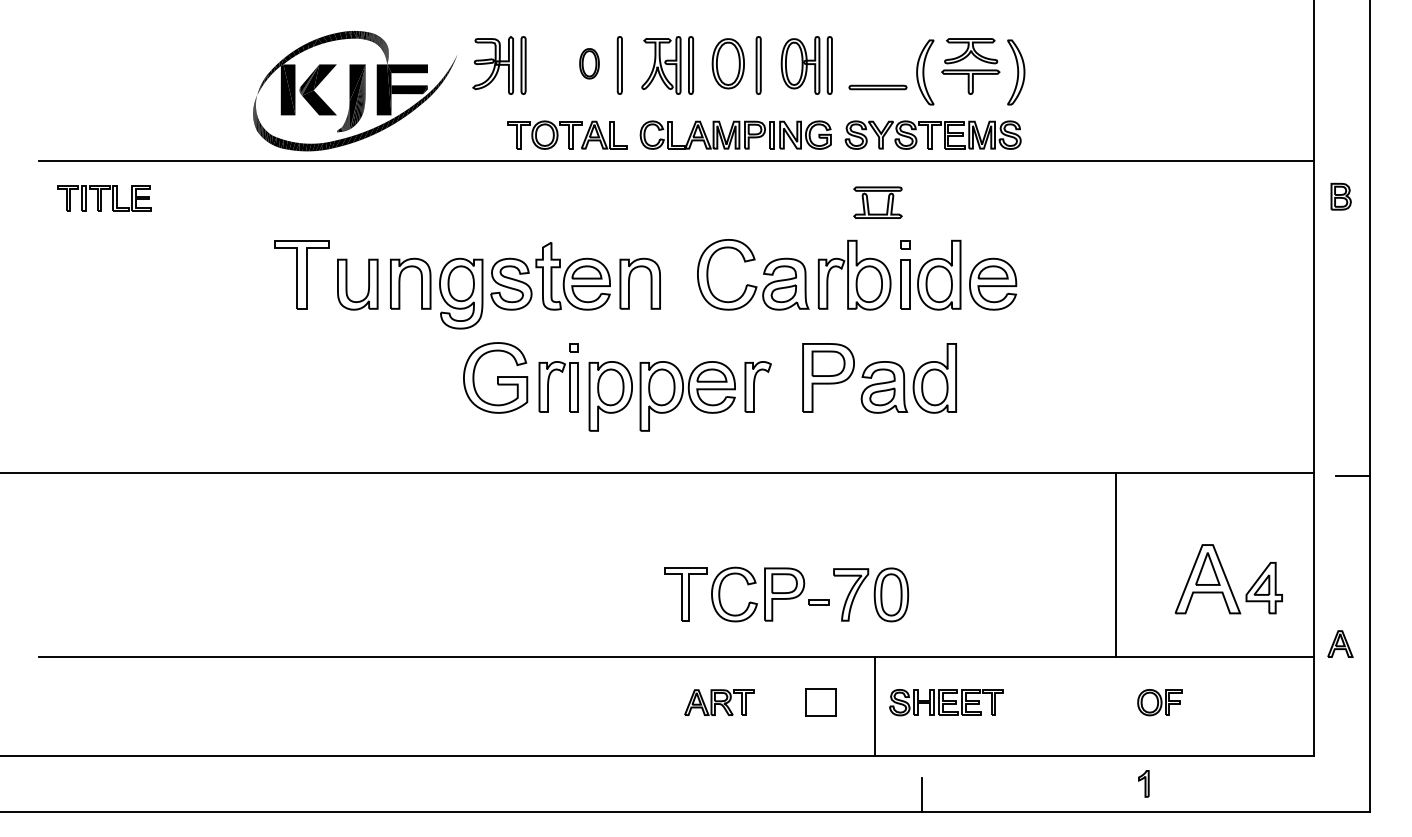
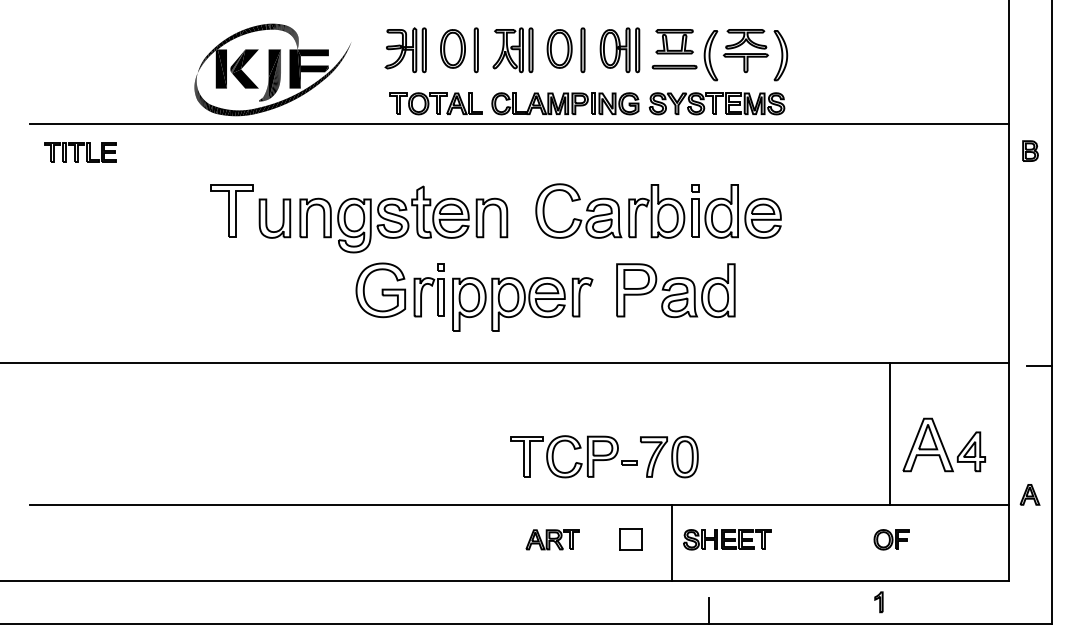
part: (588, 63) -> (452, 48), size x1.67
part: (499, 65) -> (405, 50), moved
part: (877, 202) -> (674, 41), moved
line: (1115, 564) -> (889, 433), moved

